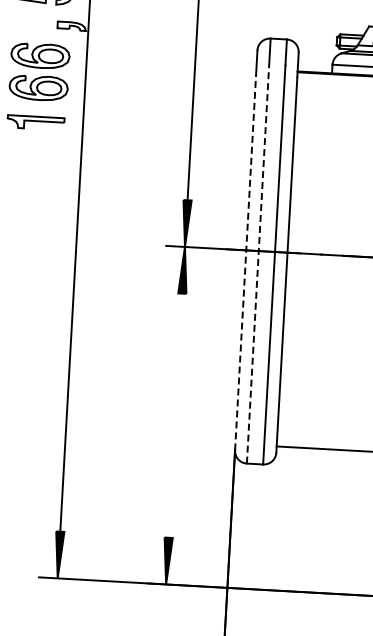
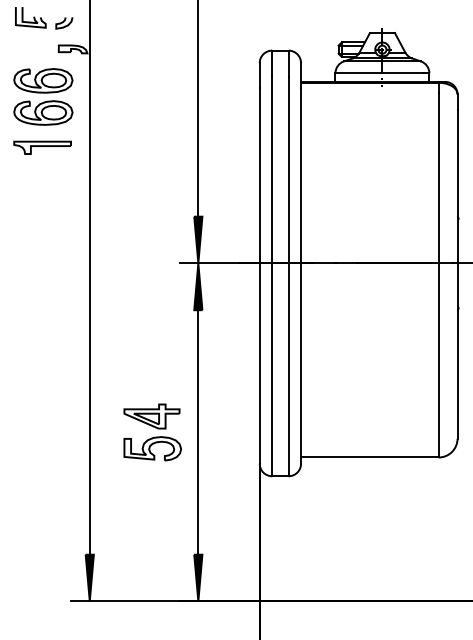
line: (245, 262) -> (259, 275), dashed -> solid
line: (258, 264) -> (272, 276), dashed -> solid
part: (129, 413) -> (152, 432), added
line: (175, 415) -> (198, 432), added

